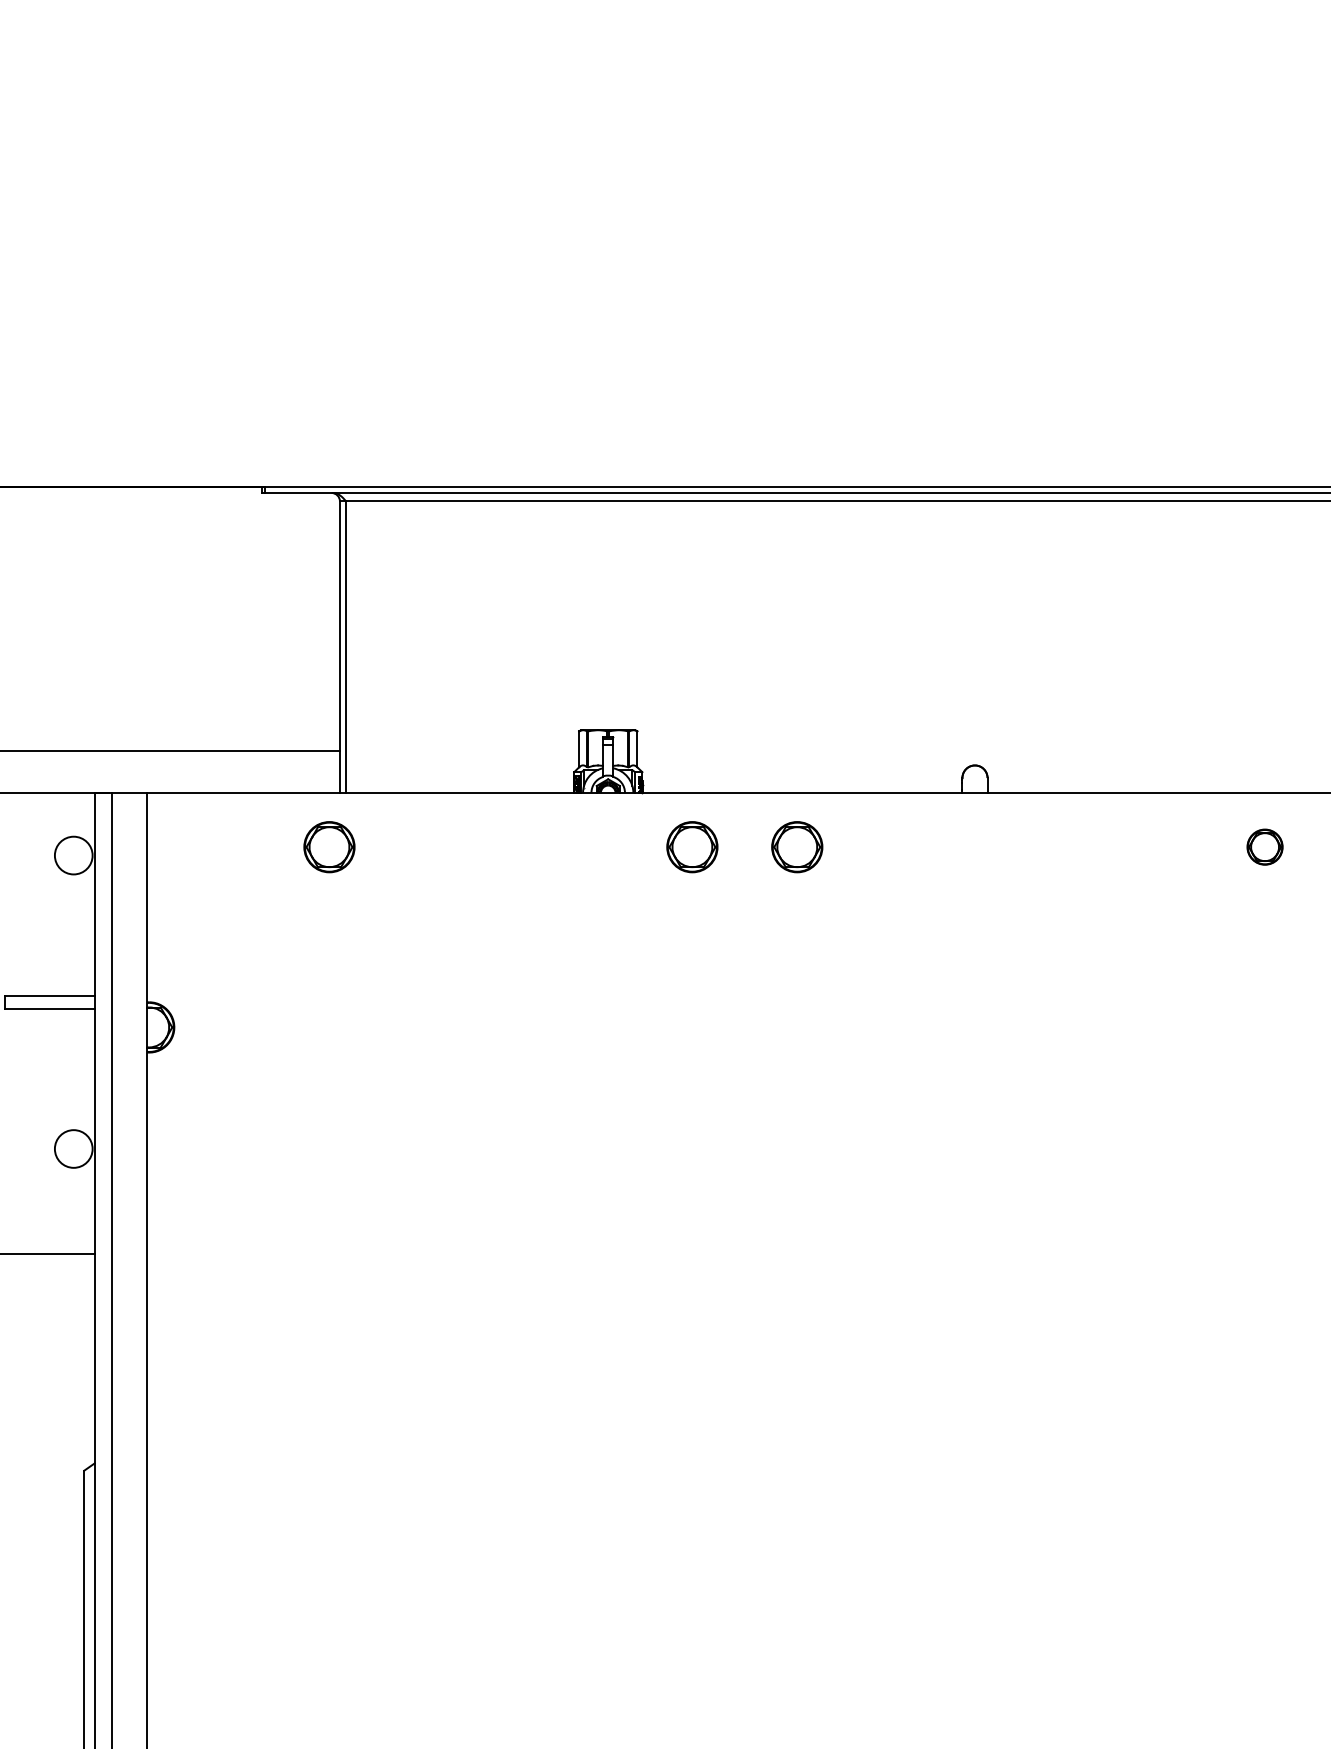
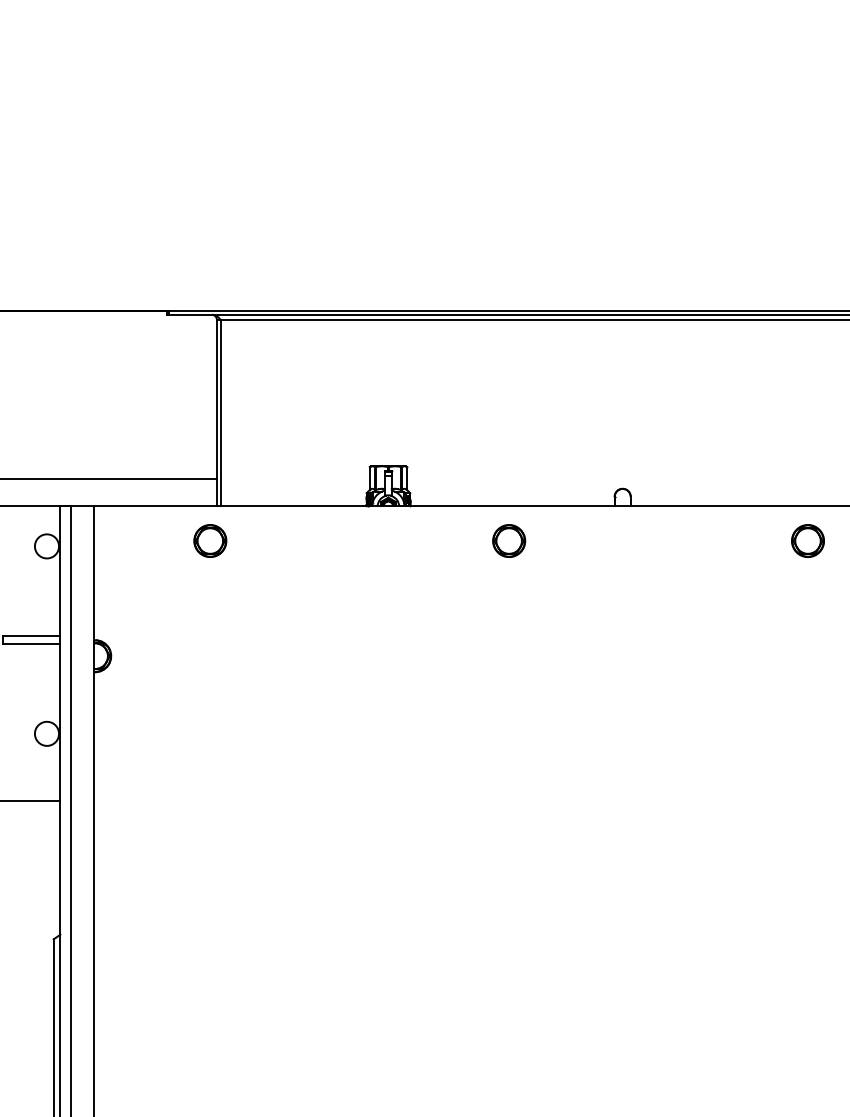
part: (692, 846) -> (442, 540), removed
part: (1264, 846) -> (807, 540), size x1.43

